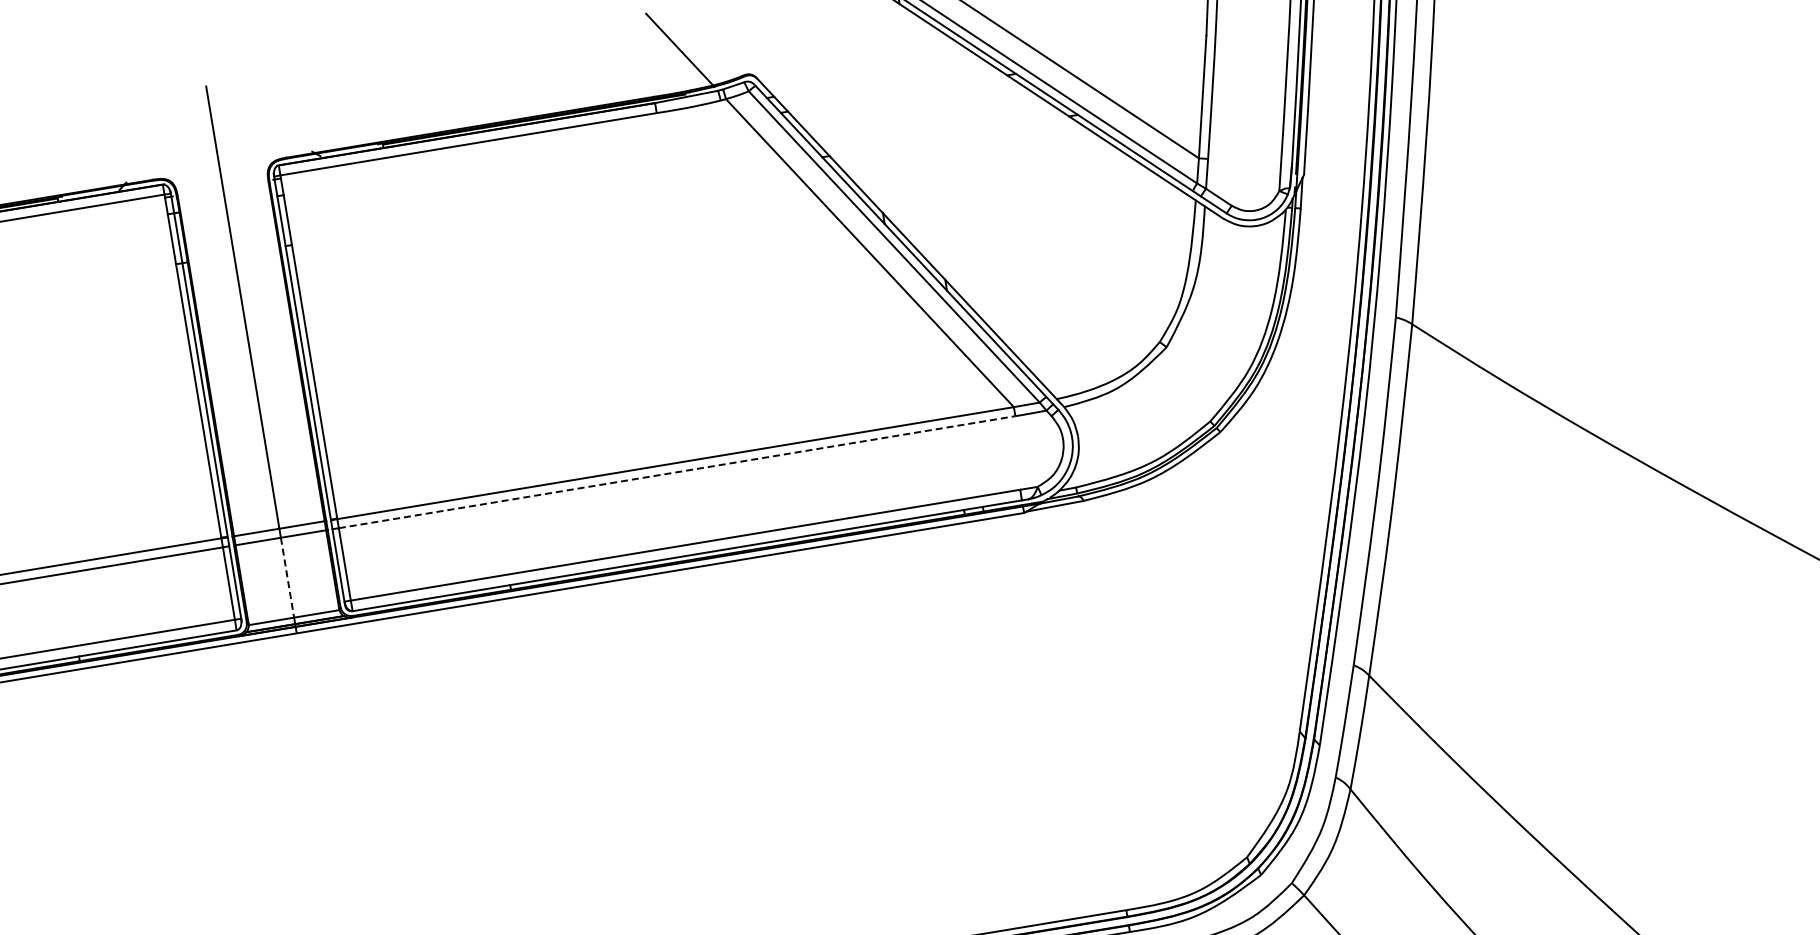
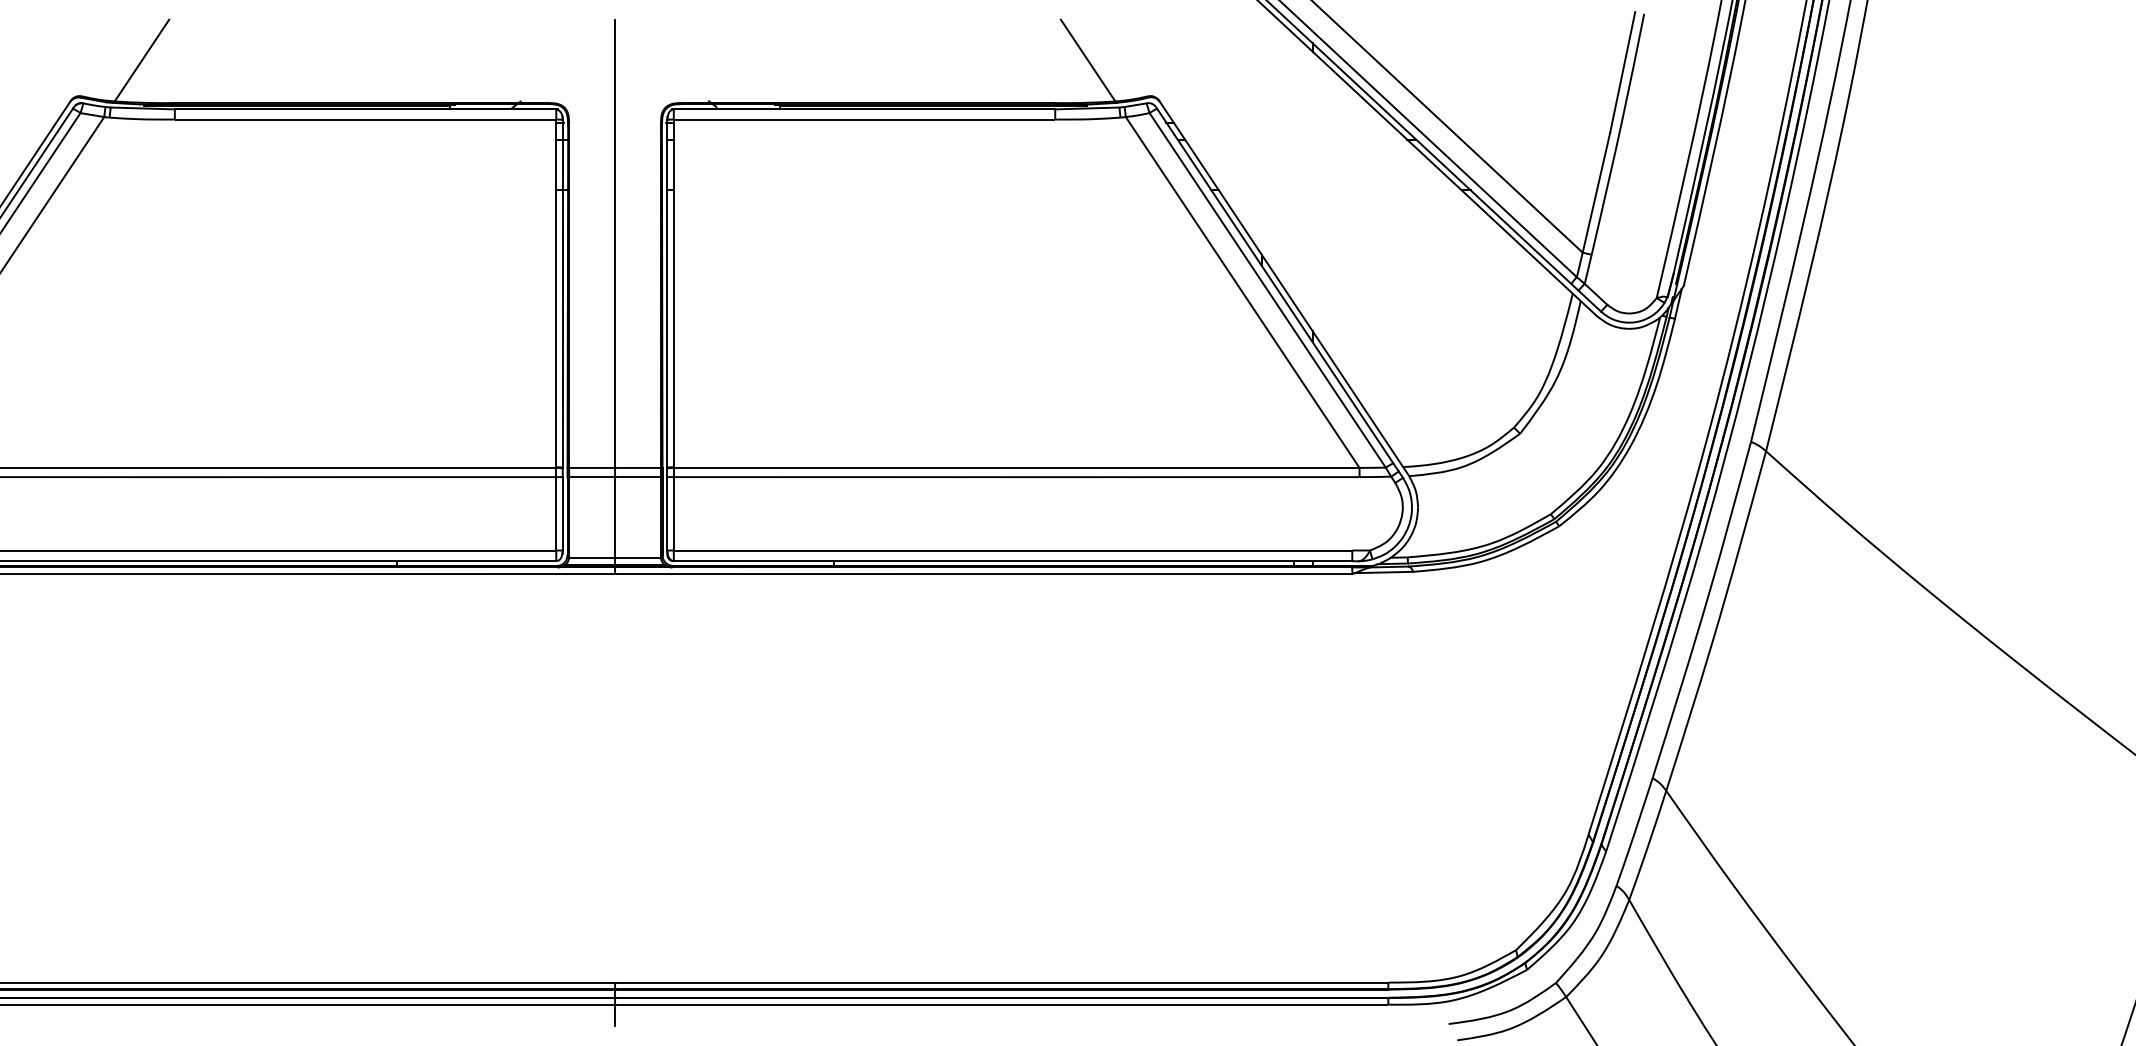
line: (677, 472) -> (1016, 477), dashed -> solid
line: (288, 578) -> (615, 518), dashed -> solid

